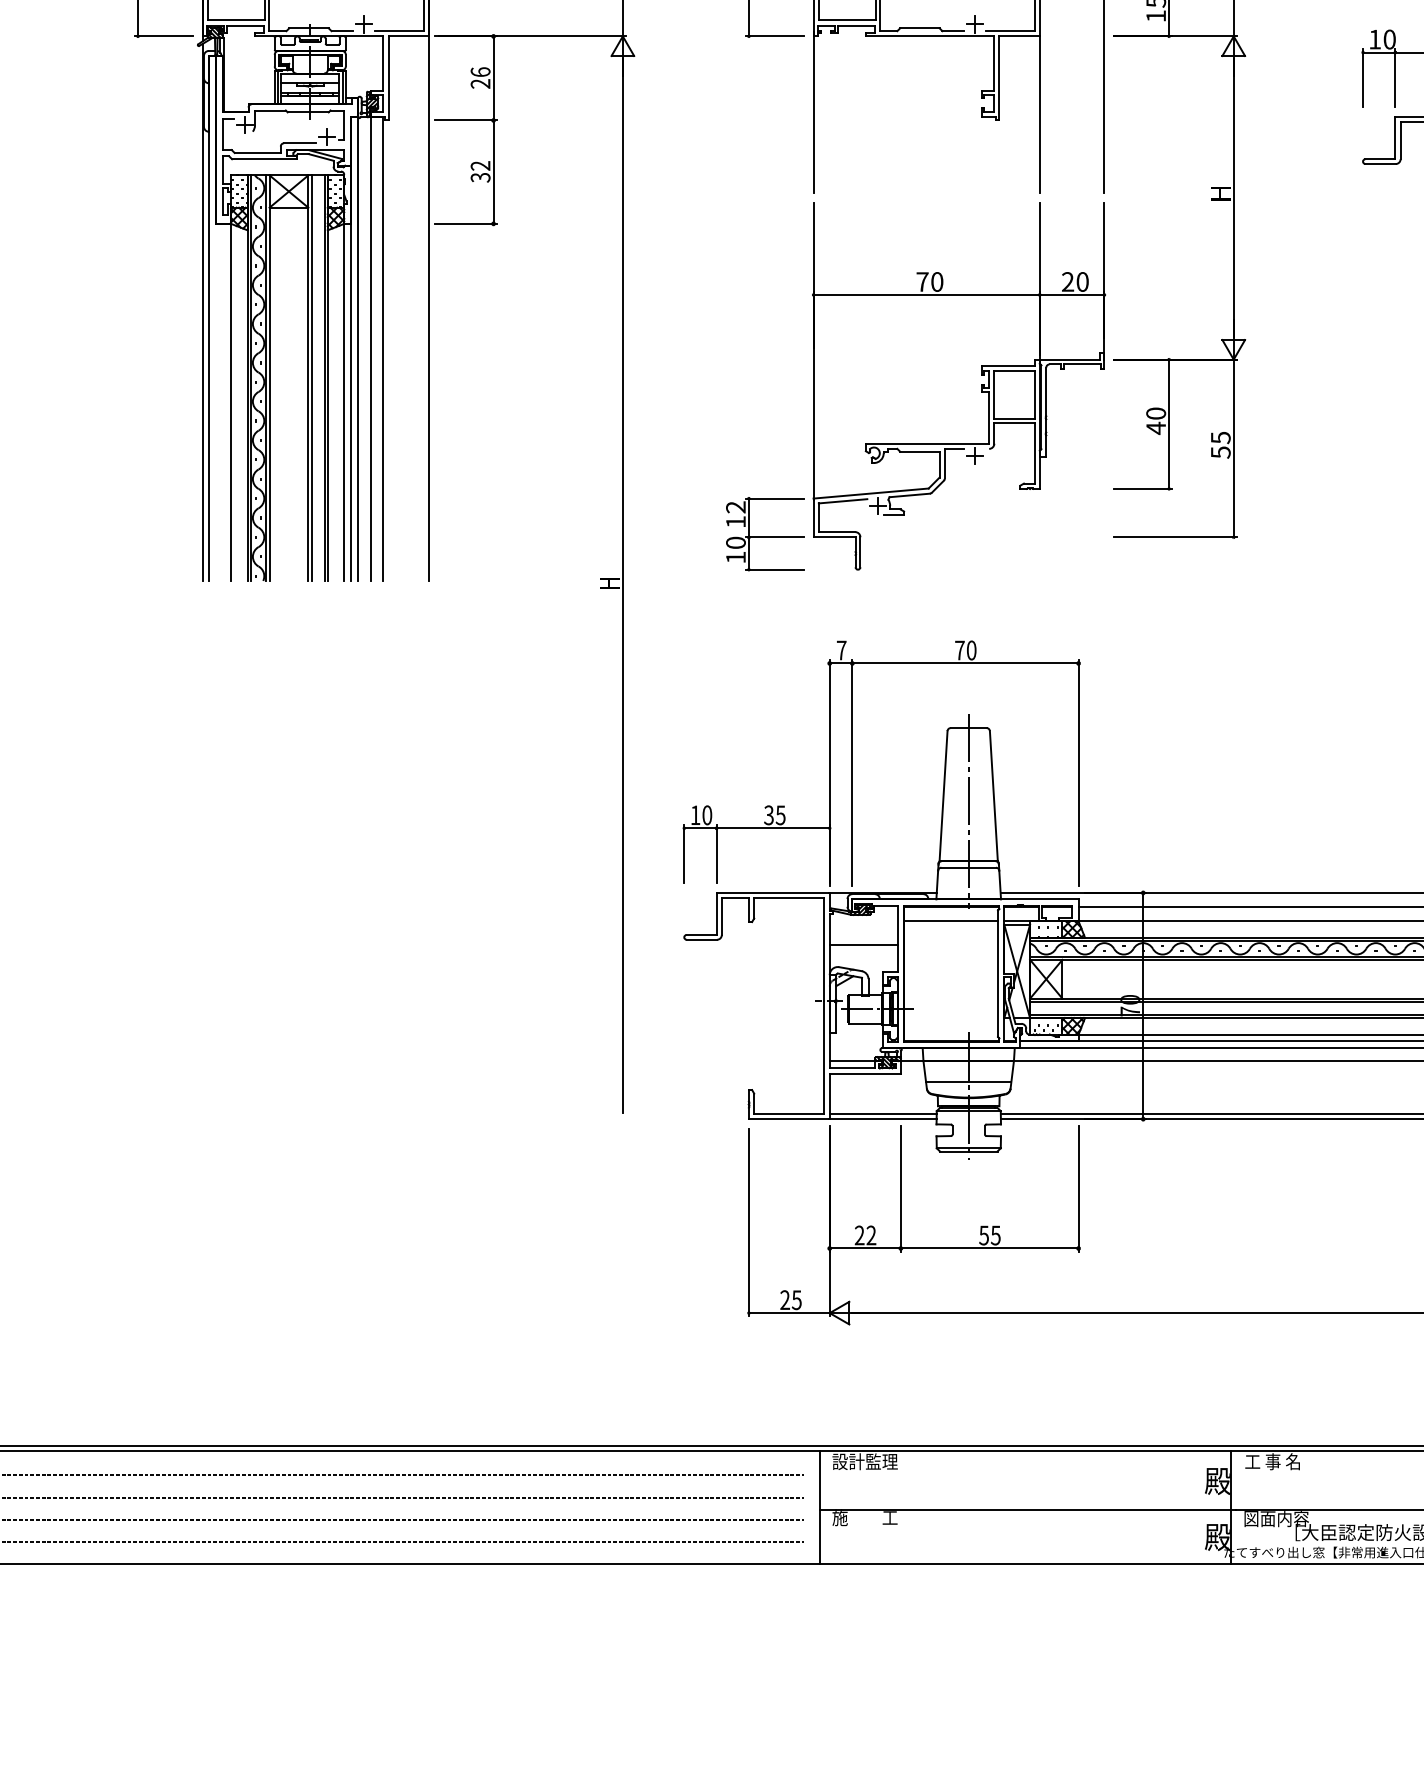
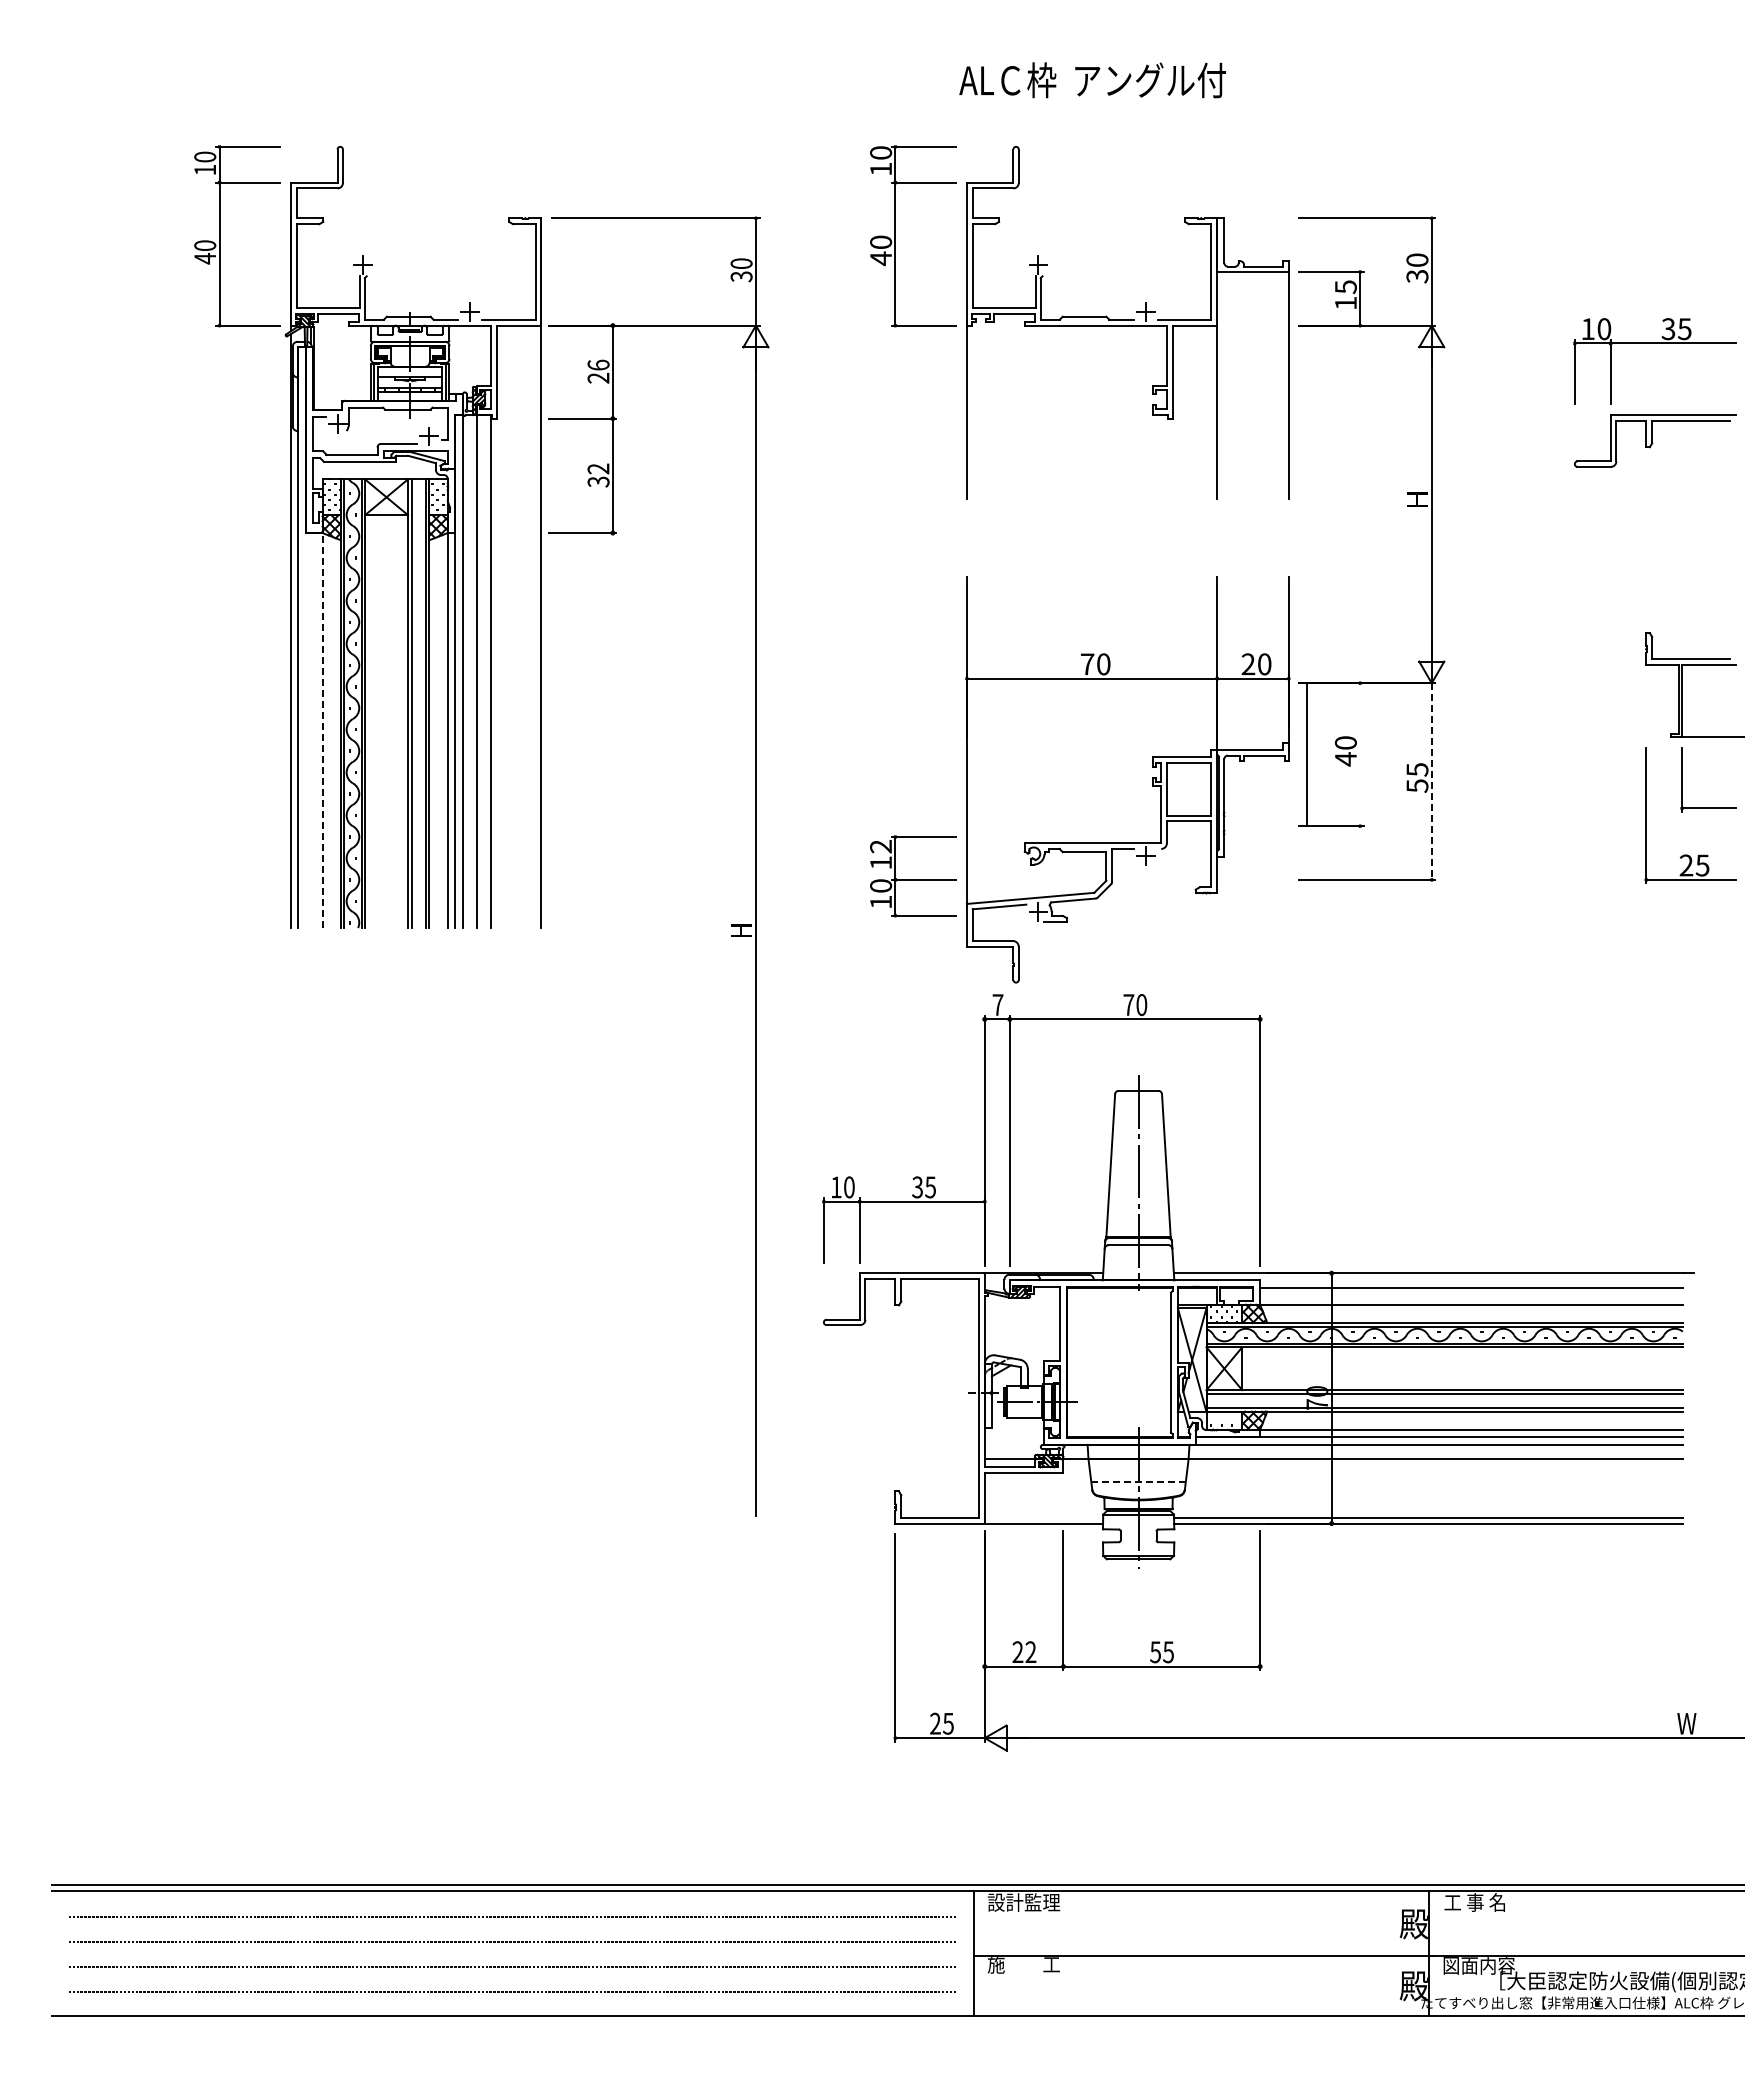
part: (958, 386) -> (1127, 779), moved
line: (231, 402) -> (322, 730), solid -> dashed
line: (1169, 424) -> (1307, 754), moved
line: (1233, 449) -> (1431, 782), solid -> dashed
line: (950, 921) -> (1118, 1304), removed
line: (862, 945) -> (1021, 1331), removed
line: (968, 1082) -> (1138, 1482), solid -> dashed
line: (882, 1113) -> (1043, 1517), removed

